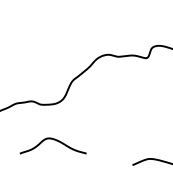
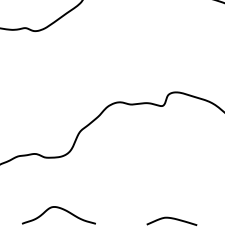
curve: (54, 140) -> (60, 209), moved

